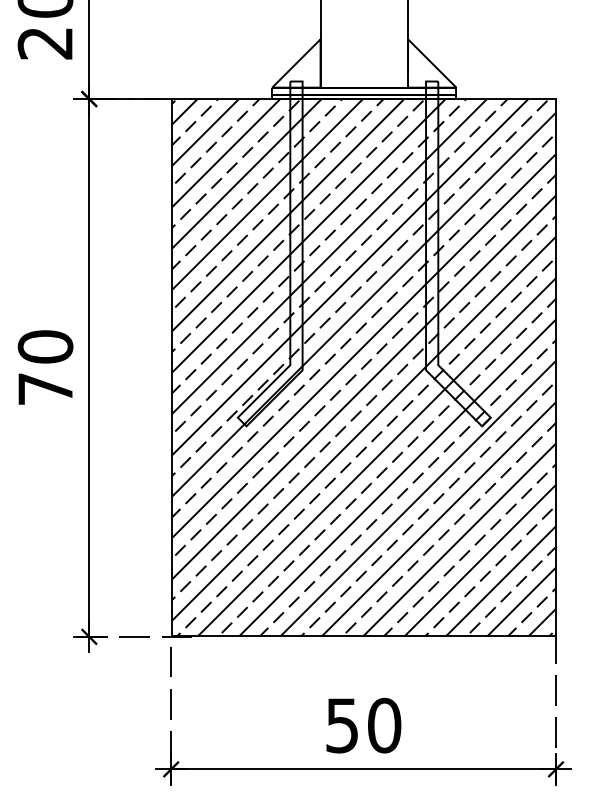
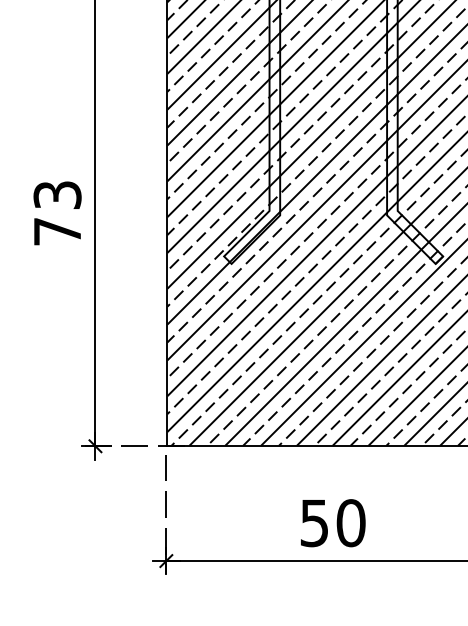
text: (45, 346) -> (57, 194), 70 -> 73

